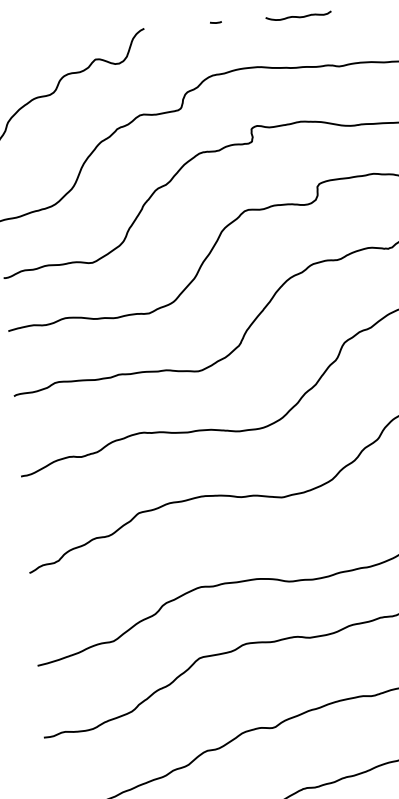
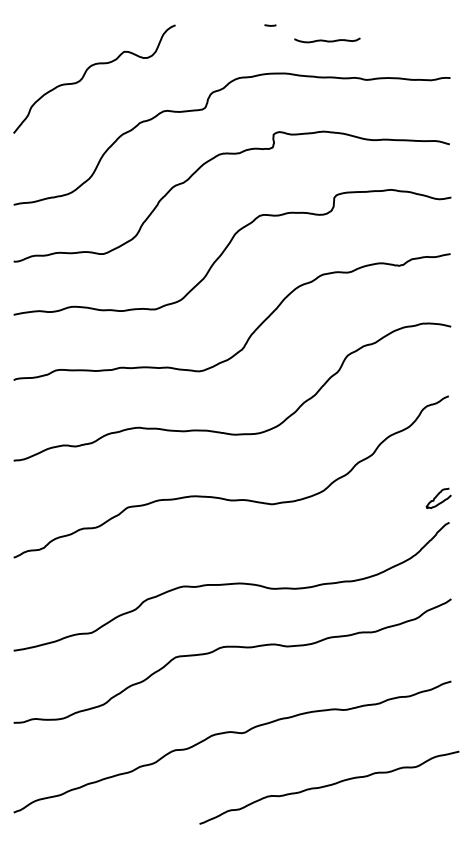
curve: (298, 16) -> (327, 40), moved
line: (216, 22) -> (270, 25), moved

